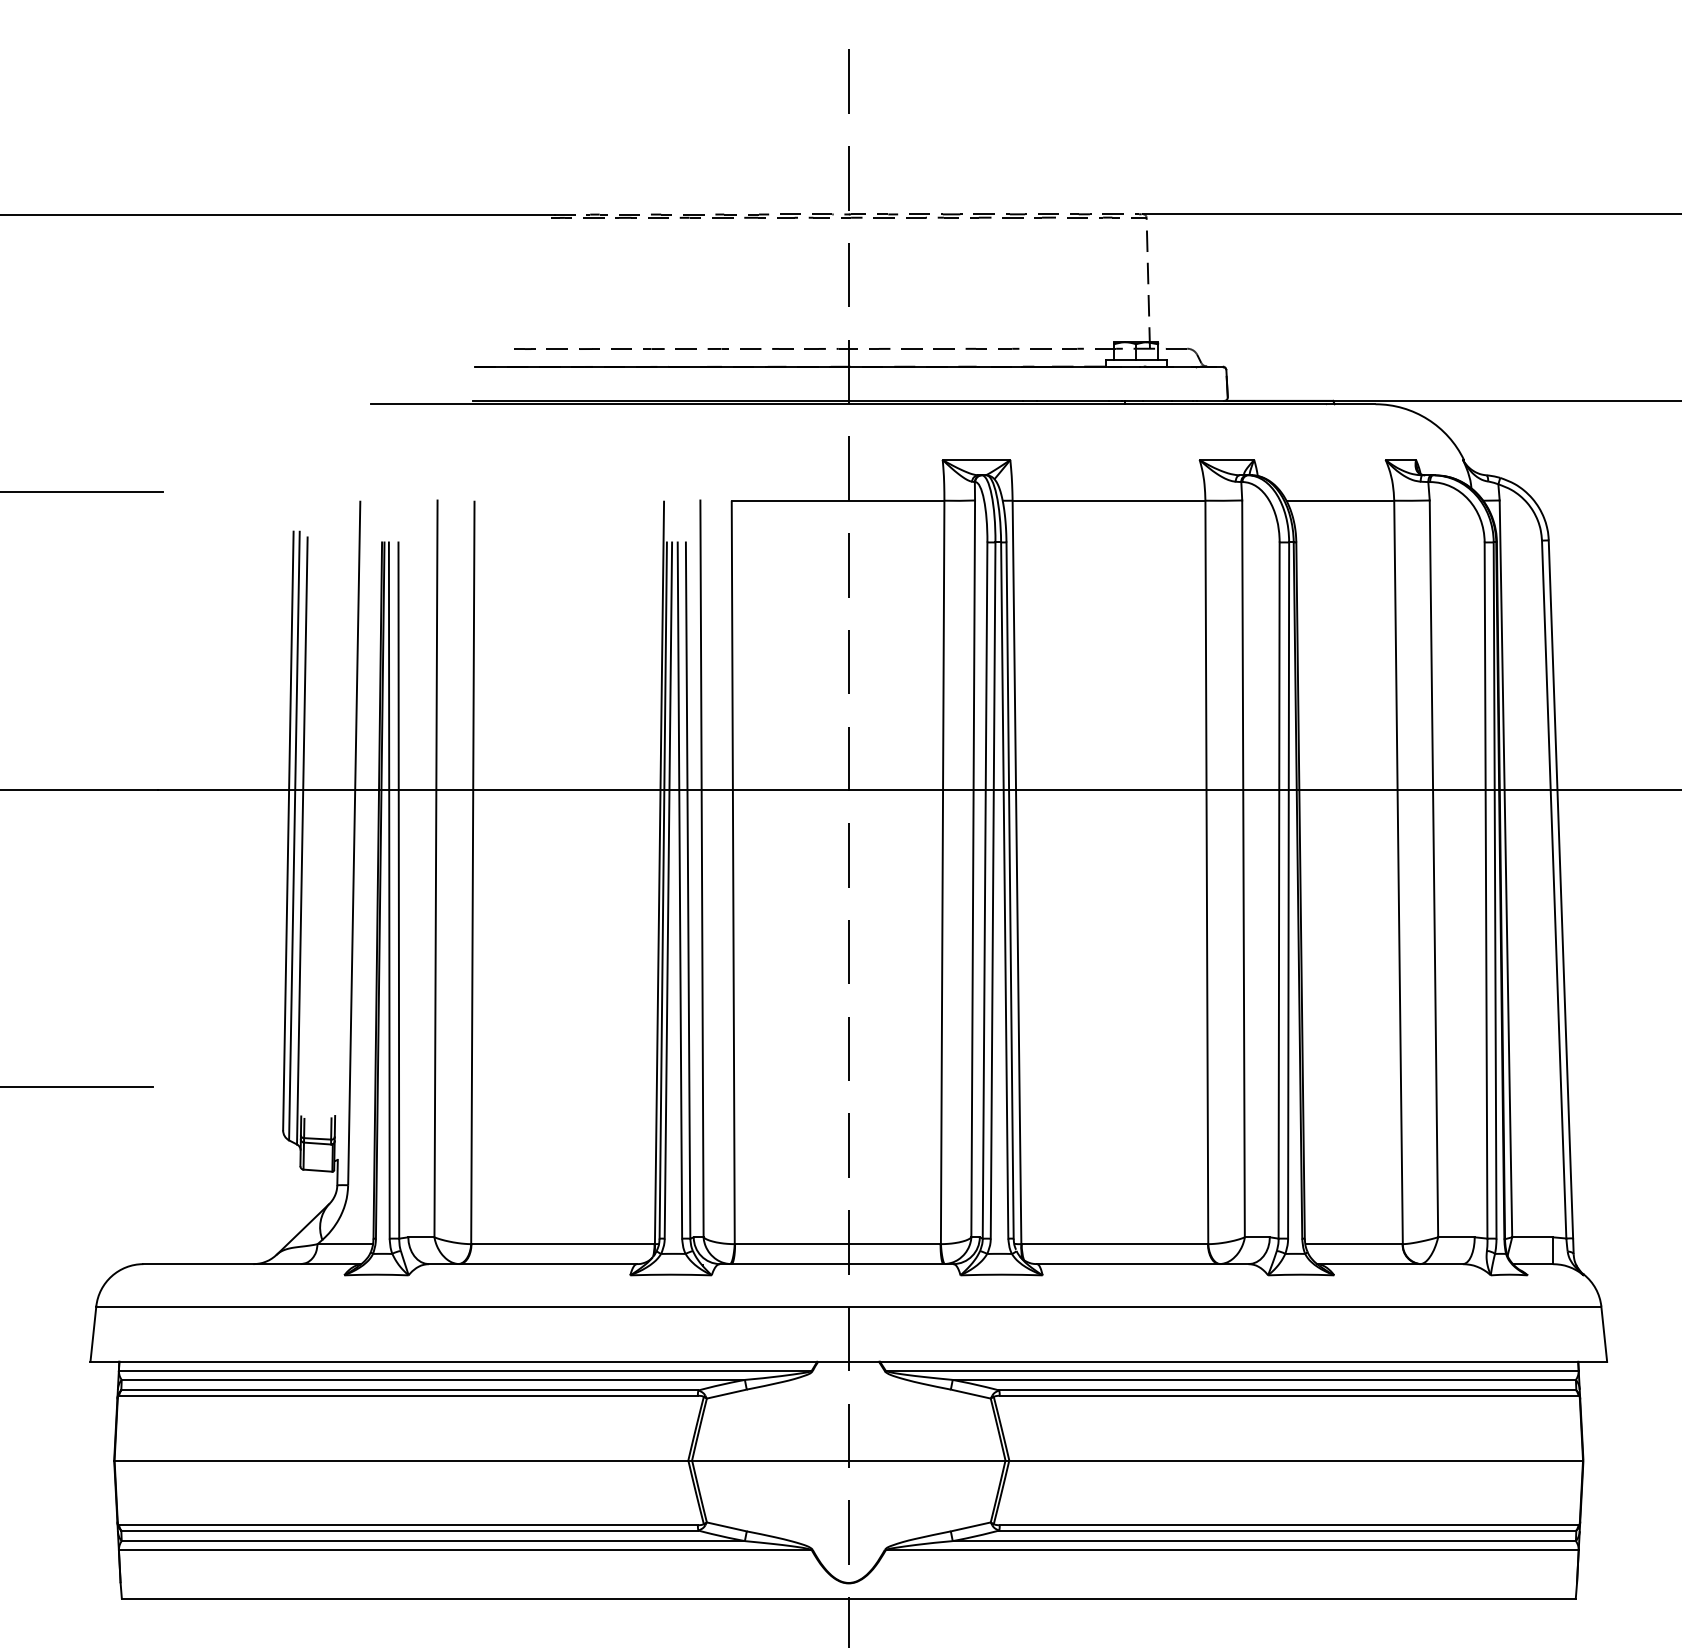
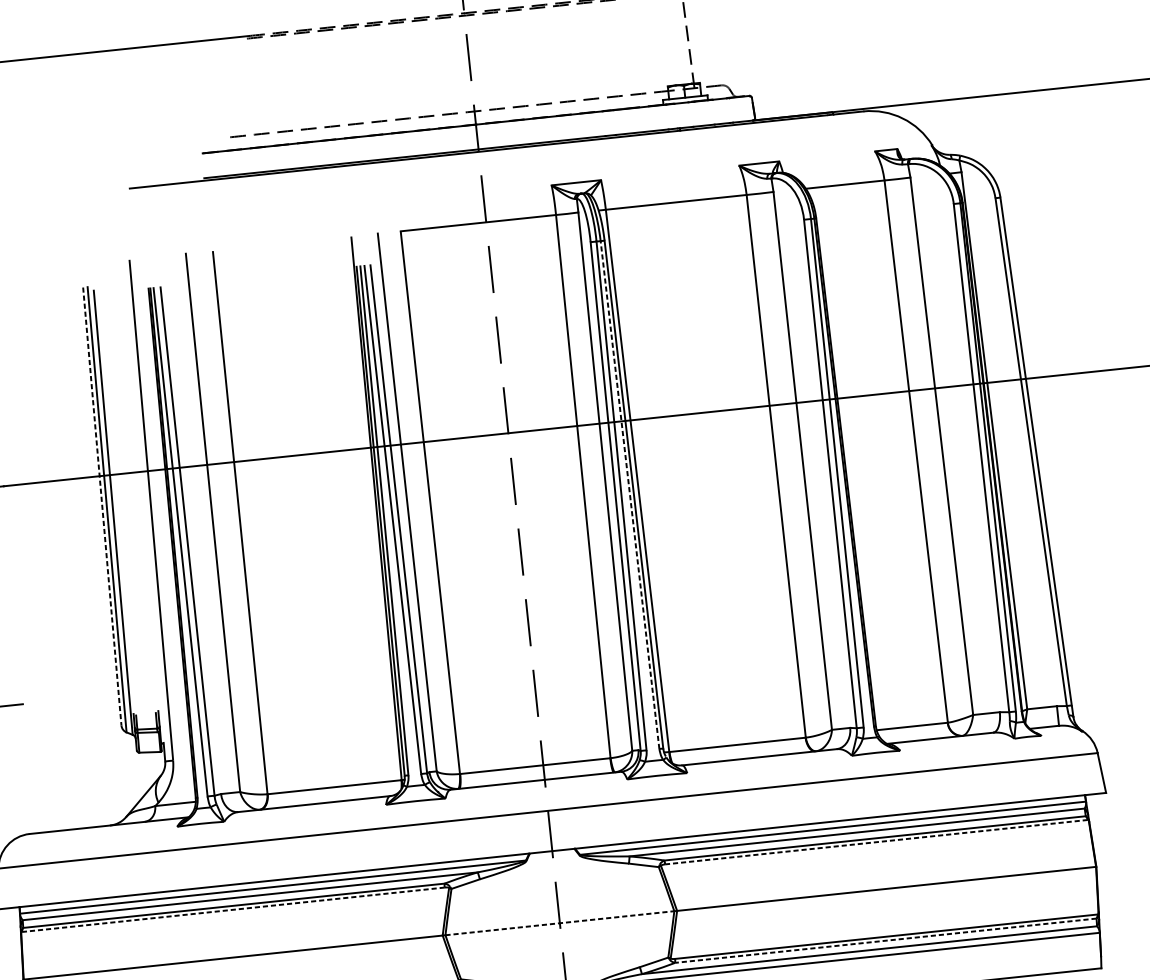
line: (288, 831) -> (102, 506), solid -> dashed
line: (1004, 890) -> (629, 495), solid -> dashed
line: (408, 1395) -> (233, 909), solid -> dashed
line: (1288, 1395) -> (876, 842), solid -> dashed
line: (848, 1460) -> (559, 923), solid -> dashed
line: (1287, 1530) -> (885, 940), solid -> dashed

